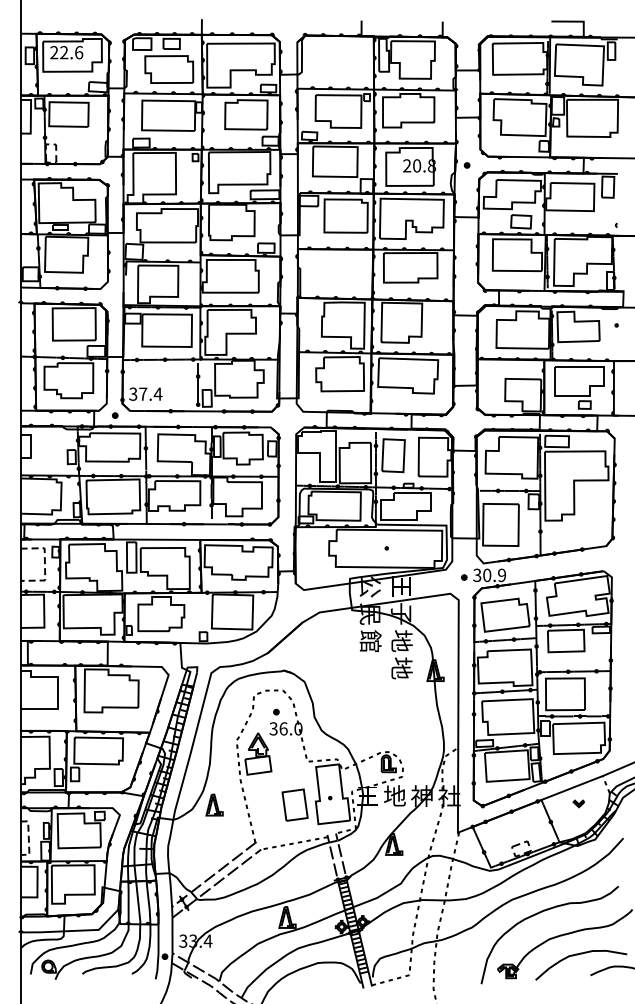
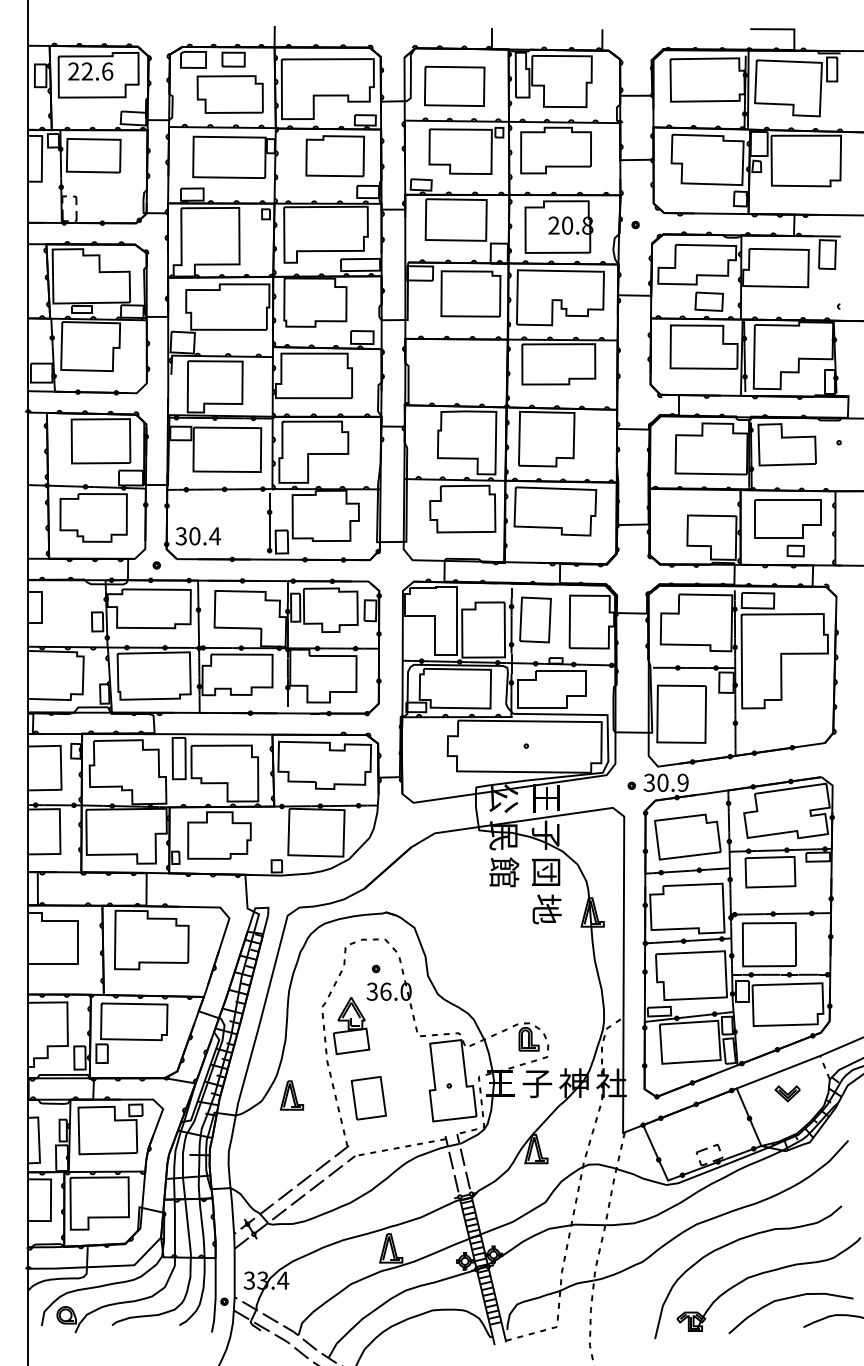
part: (333, 63) -> (453, 86), added
text: (143, 393) -> (195, 535), 37.4 -> 30.4
line: (44, 564) -> (60, 768), dashed -> solid
text: (401, 641) -> (546, 872), 地 -> 団
text: (394, 795) -> (536, 1082), 地 -> 子
part: (578, 803) -> (787, 1093), size x1.67
part: (294, 804) -> (368, 1097), moved
line: (28, 838) -> (38, 1140), dashed -> solid

